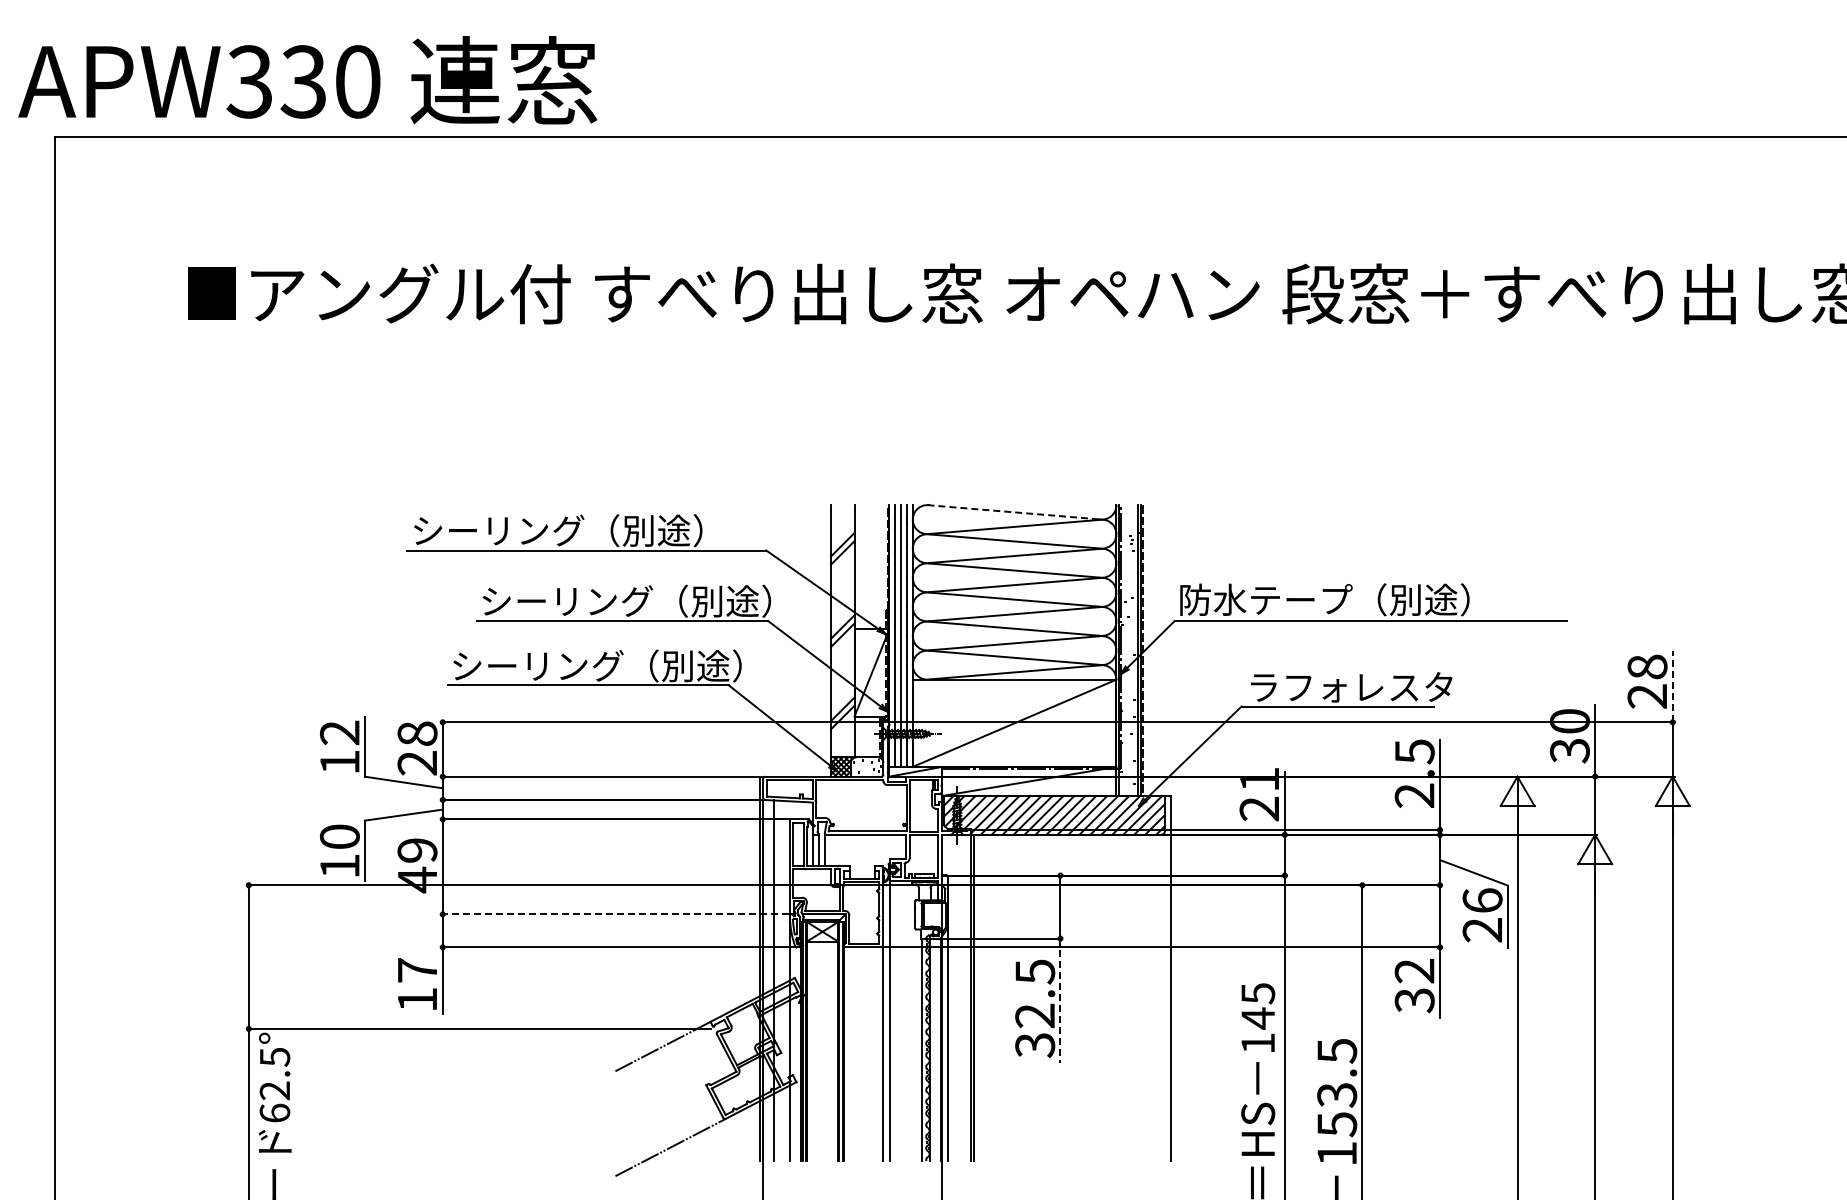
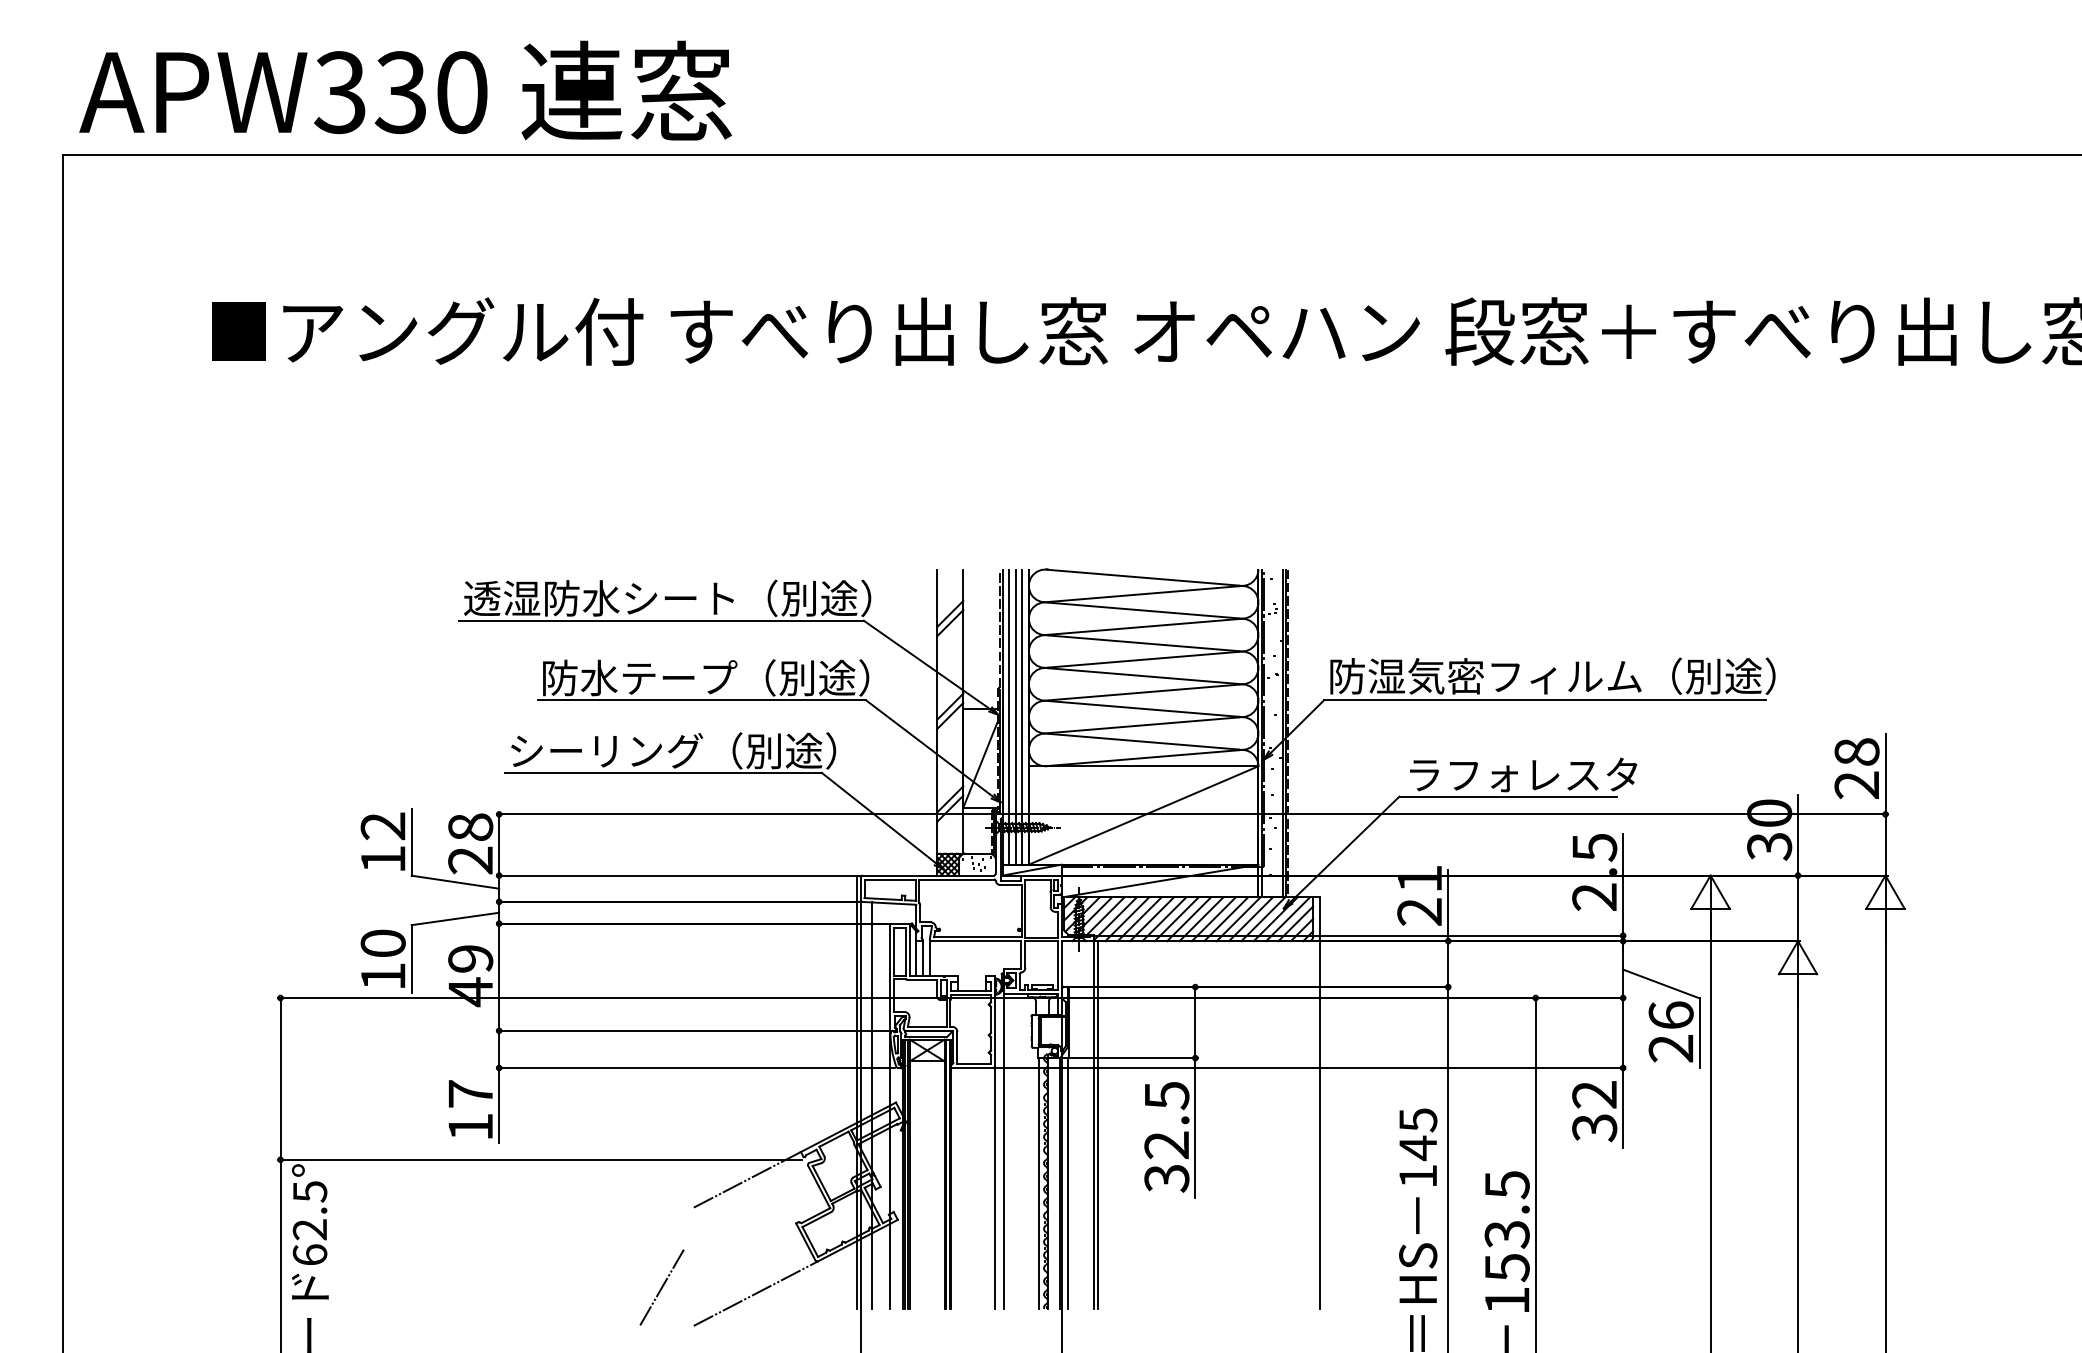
text: (307, 80) -> (405, 90), moved
line: (1014, 512) -> (1143, 577), dashed -> solid
text: (591, 530) -> (666, 598), シーリング（別途） -> 透湿防水シート（別途）
text: (1394, 599) -> (1571, 675), 防水テープ（別途） -> 防湿気密フィルム（別途）
text: (567, 601) -> (639, 678), シーリング（別途） -> 防水テープ（別途）
line: (1672, 686) -> (1885, 773), dashed -> solid
line: (614, 914) -> (692, 1030), dashed -> solid
line: (1060, 1001) -> (1195, 1129), dashed -> solid
line: (587, 1141) -> (662, 1286), added

